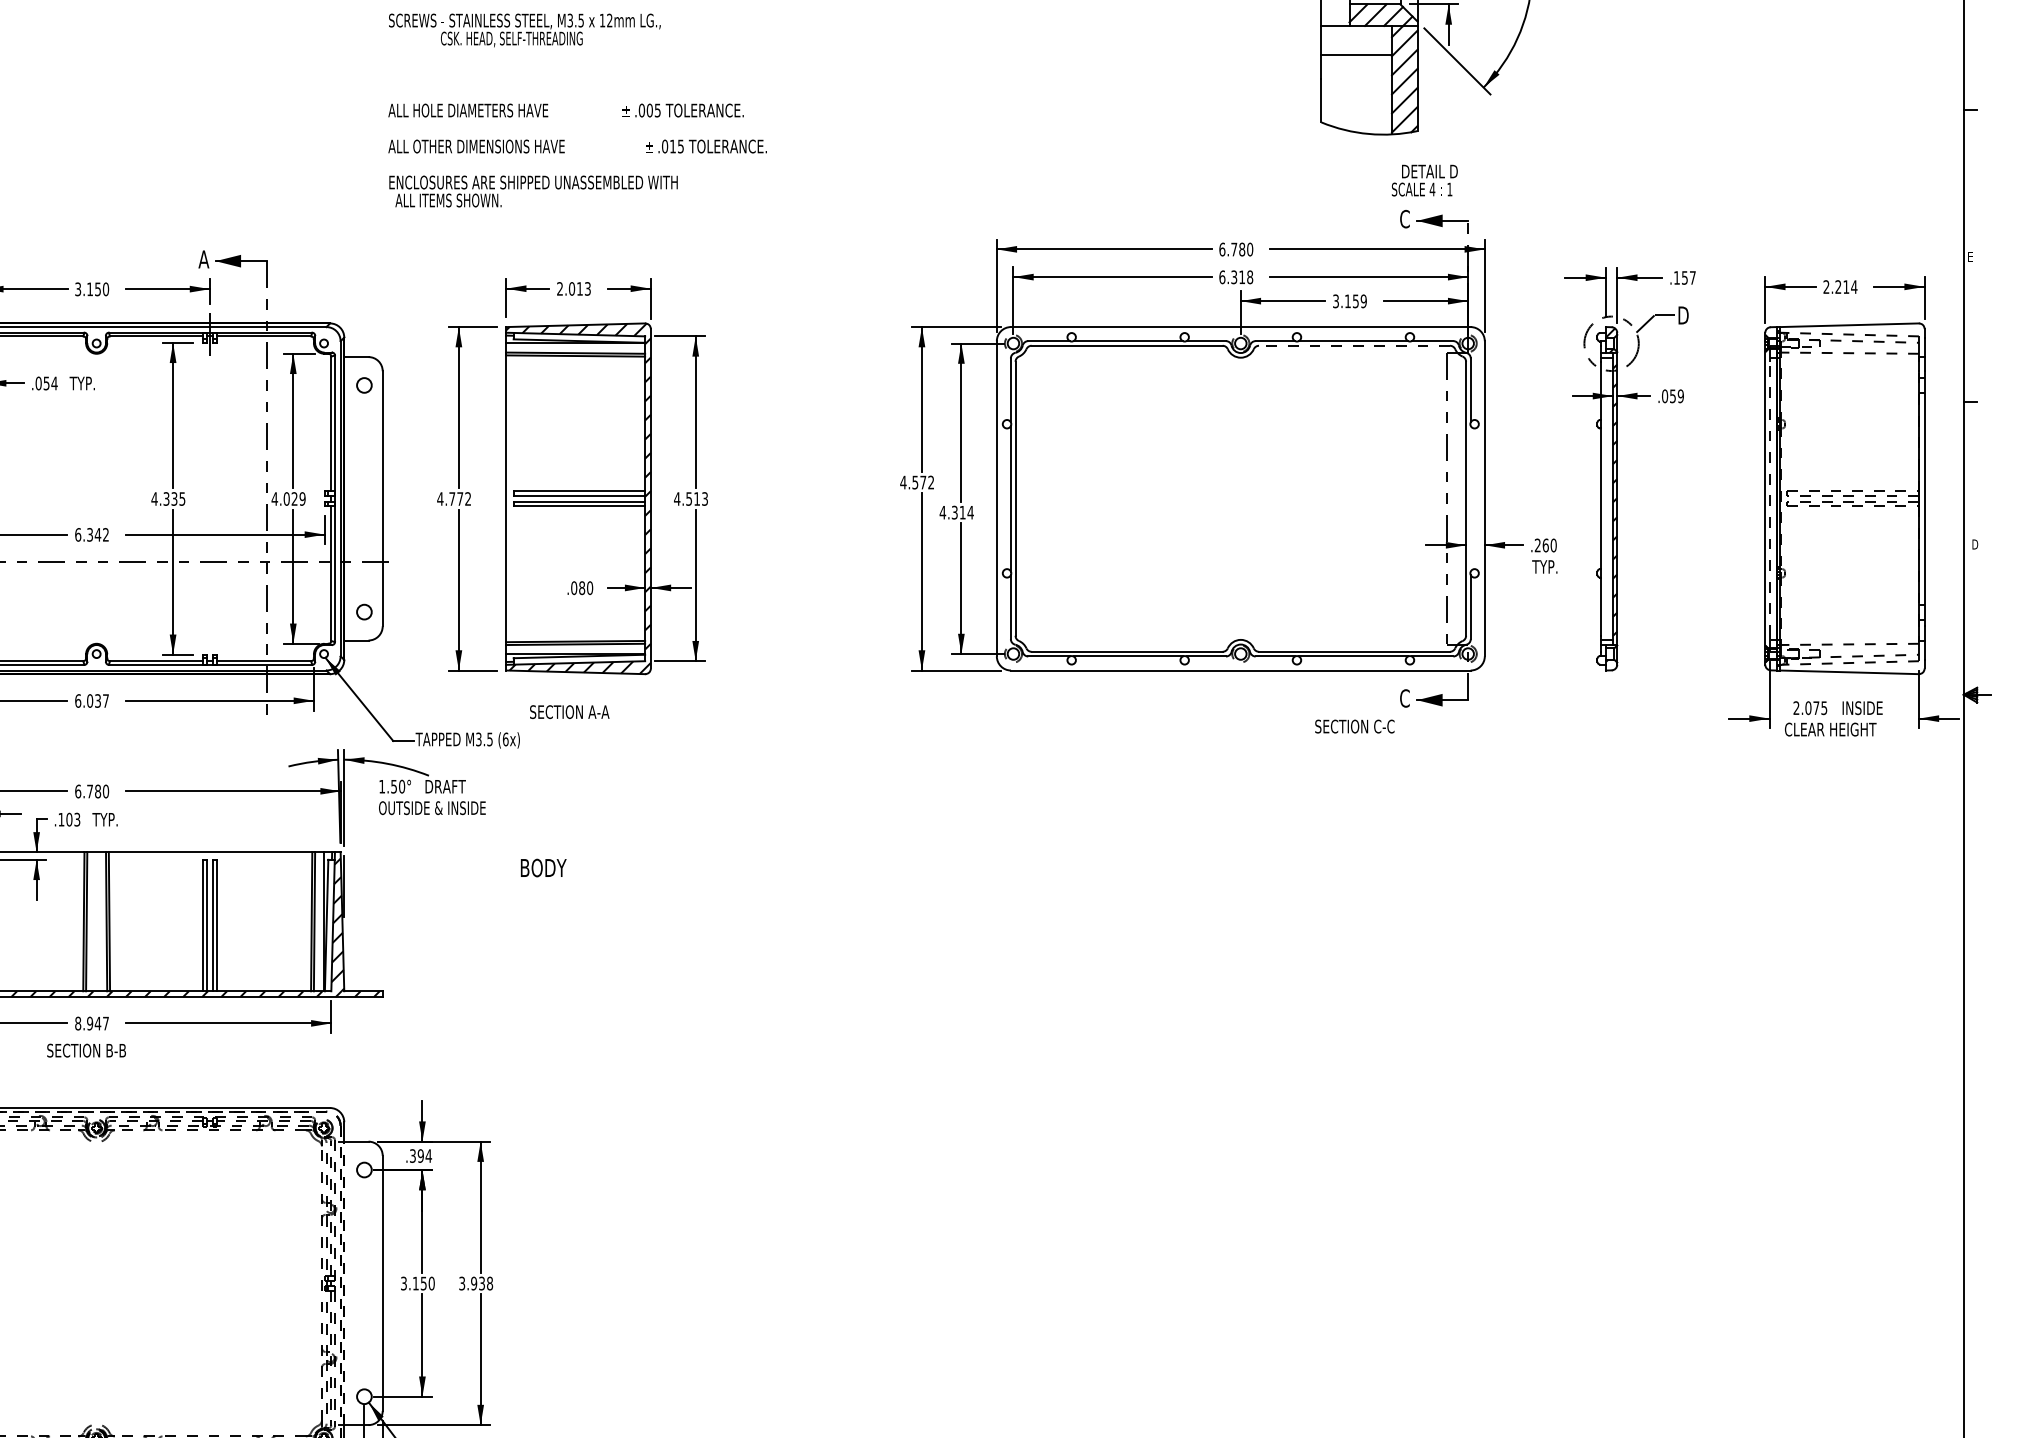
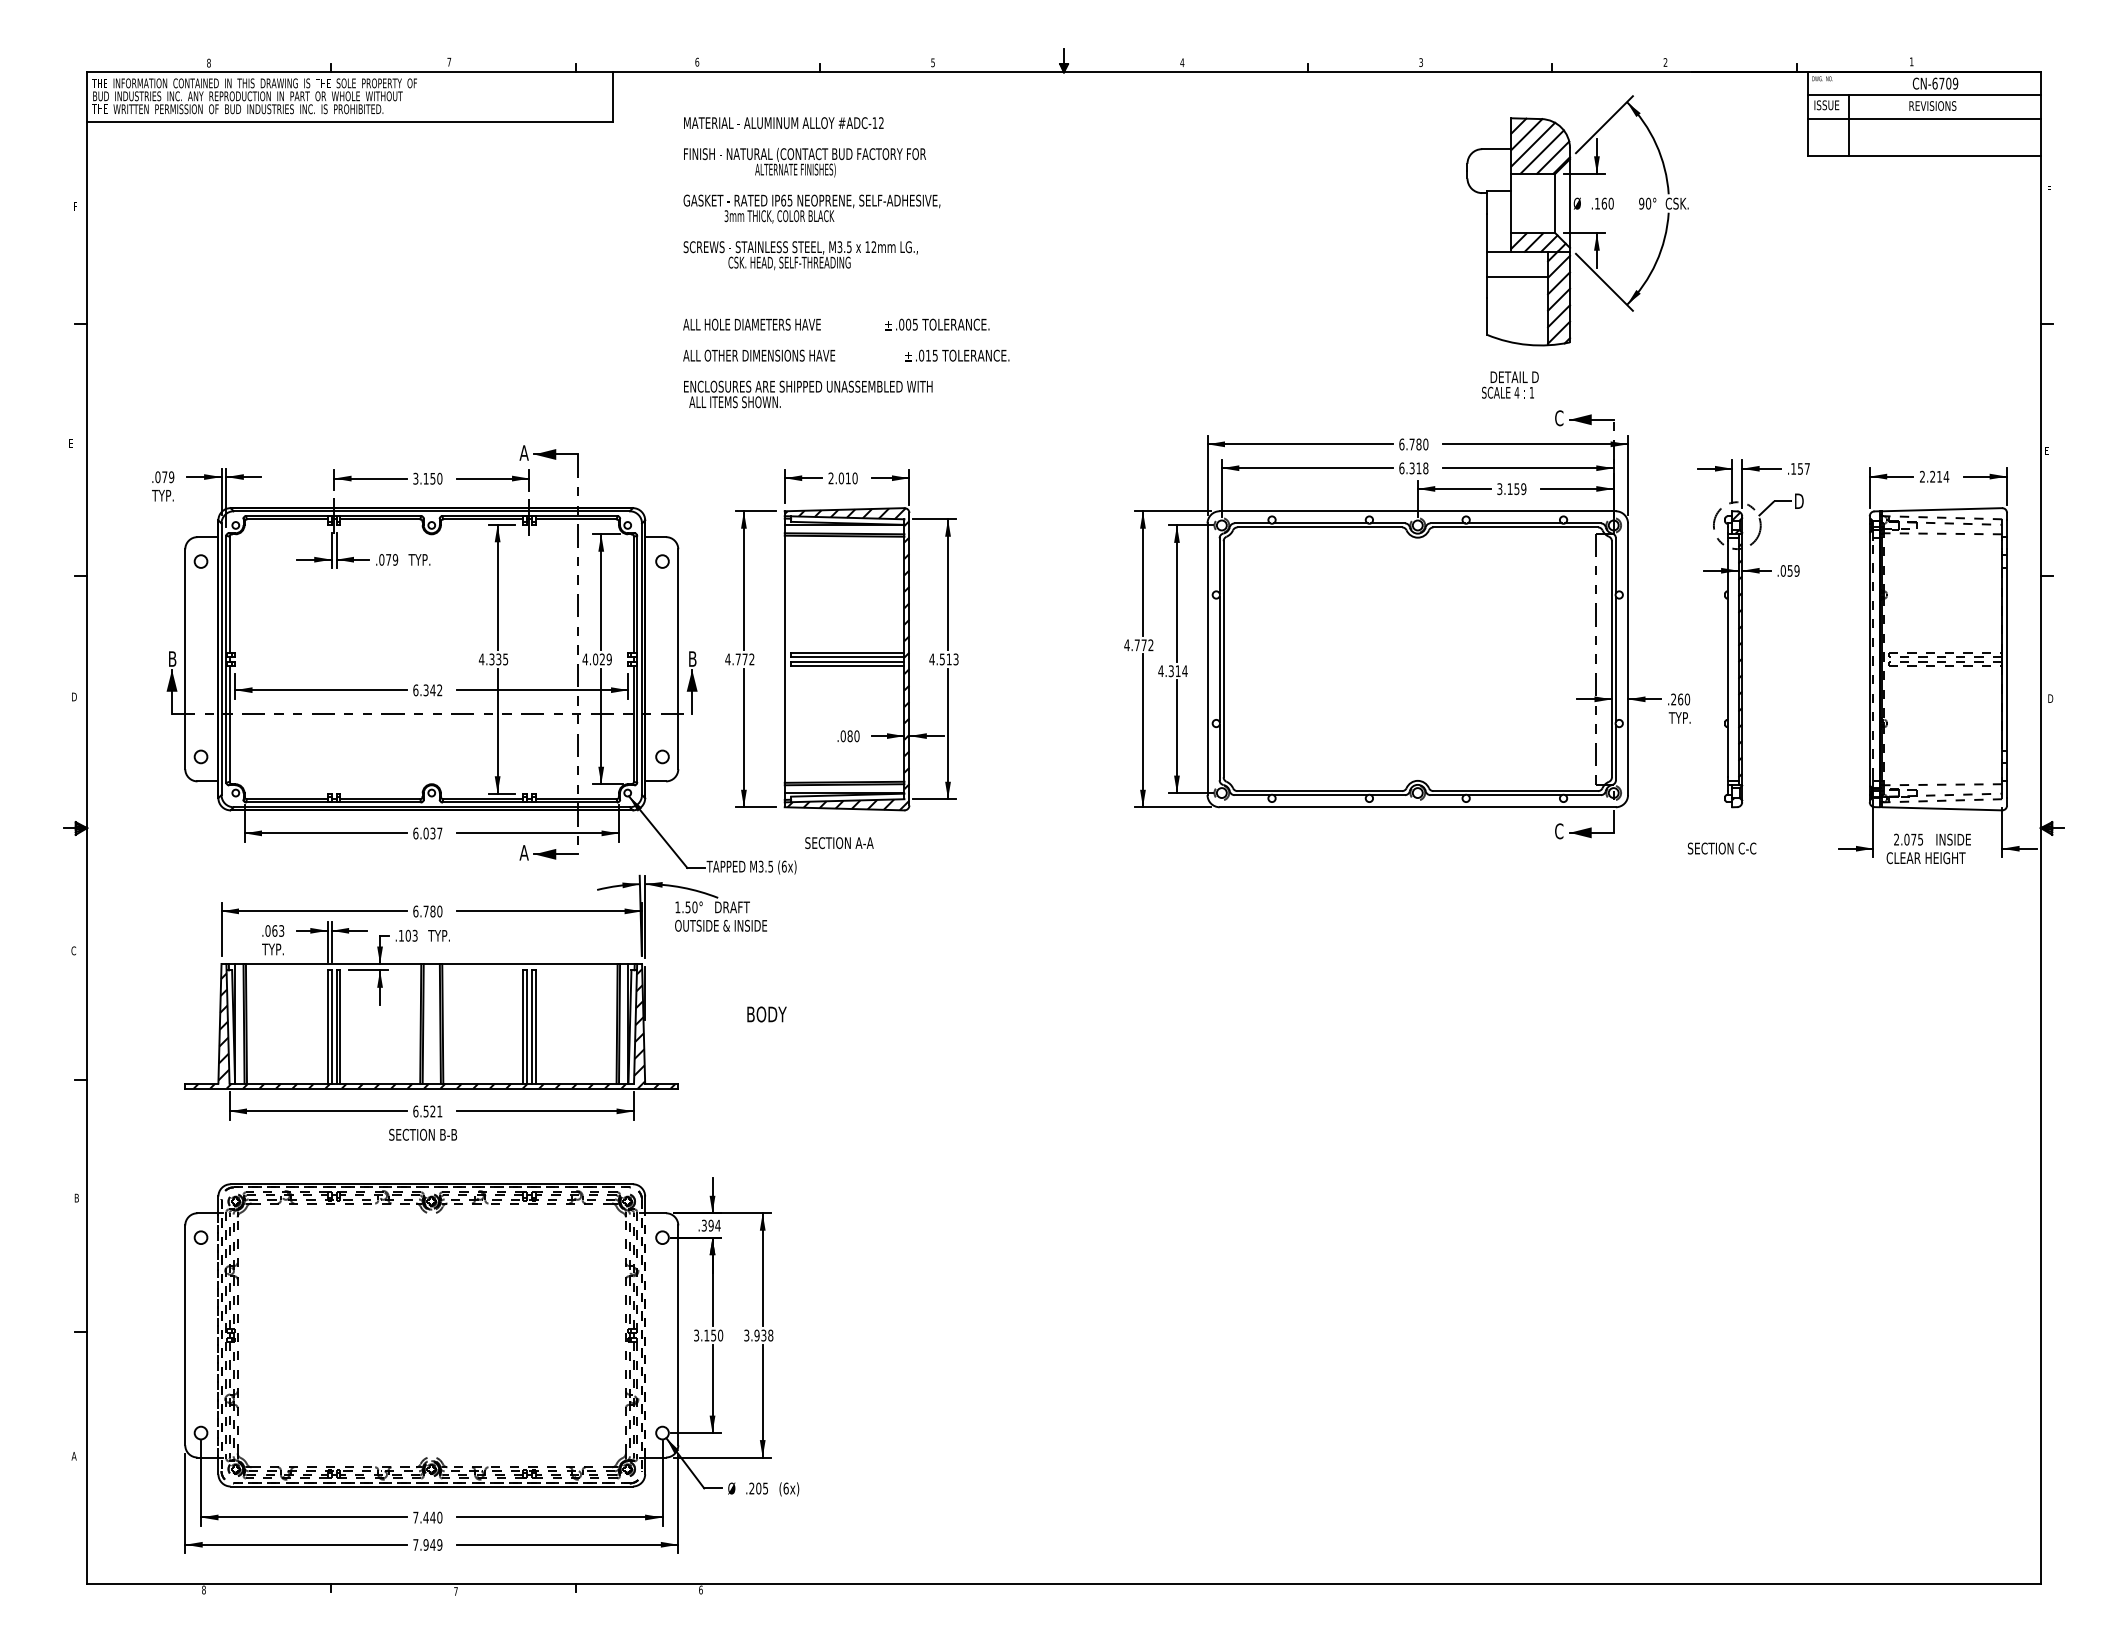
text: (1424, 179) -> (1510, 384), moved
text: (587, 289) -> (854, 478), 2.013 -> 2.010
line: (1354, 345) -> (1515, 527), dashed -> solid
text: (51, 383) -> (392, 559), .054 -> .079
text: (914, 482) -> (1136, 645), 4.572 -> 4.772
line: (1470, 497) -> (1615, 658), added
part: (398, 525) -> (691, 682), added
part: (232, 723) -> (548, 852), added
text: (1355, 726) -> (1722, 848), moved
text: (543, 868) -> (766, 1014), moved
text: (91, 1023) -> (427, 1111), 8.947 -> 6.521

